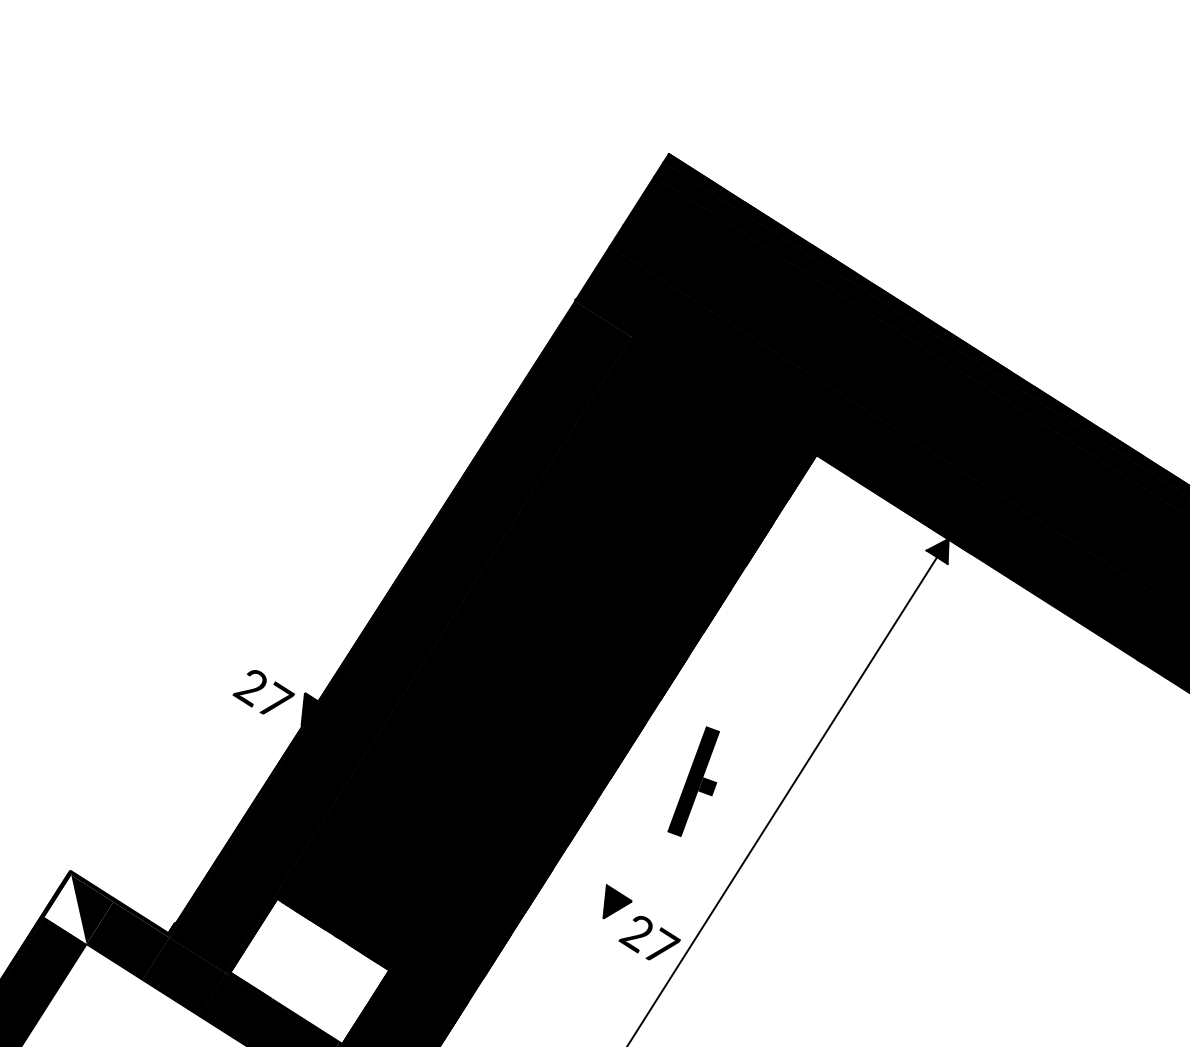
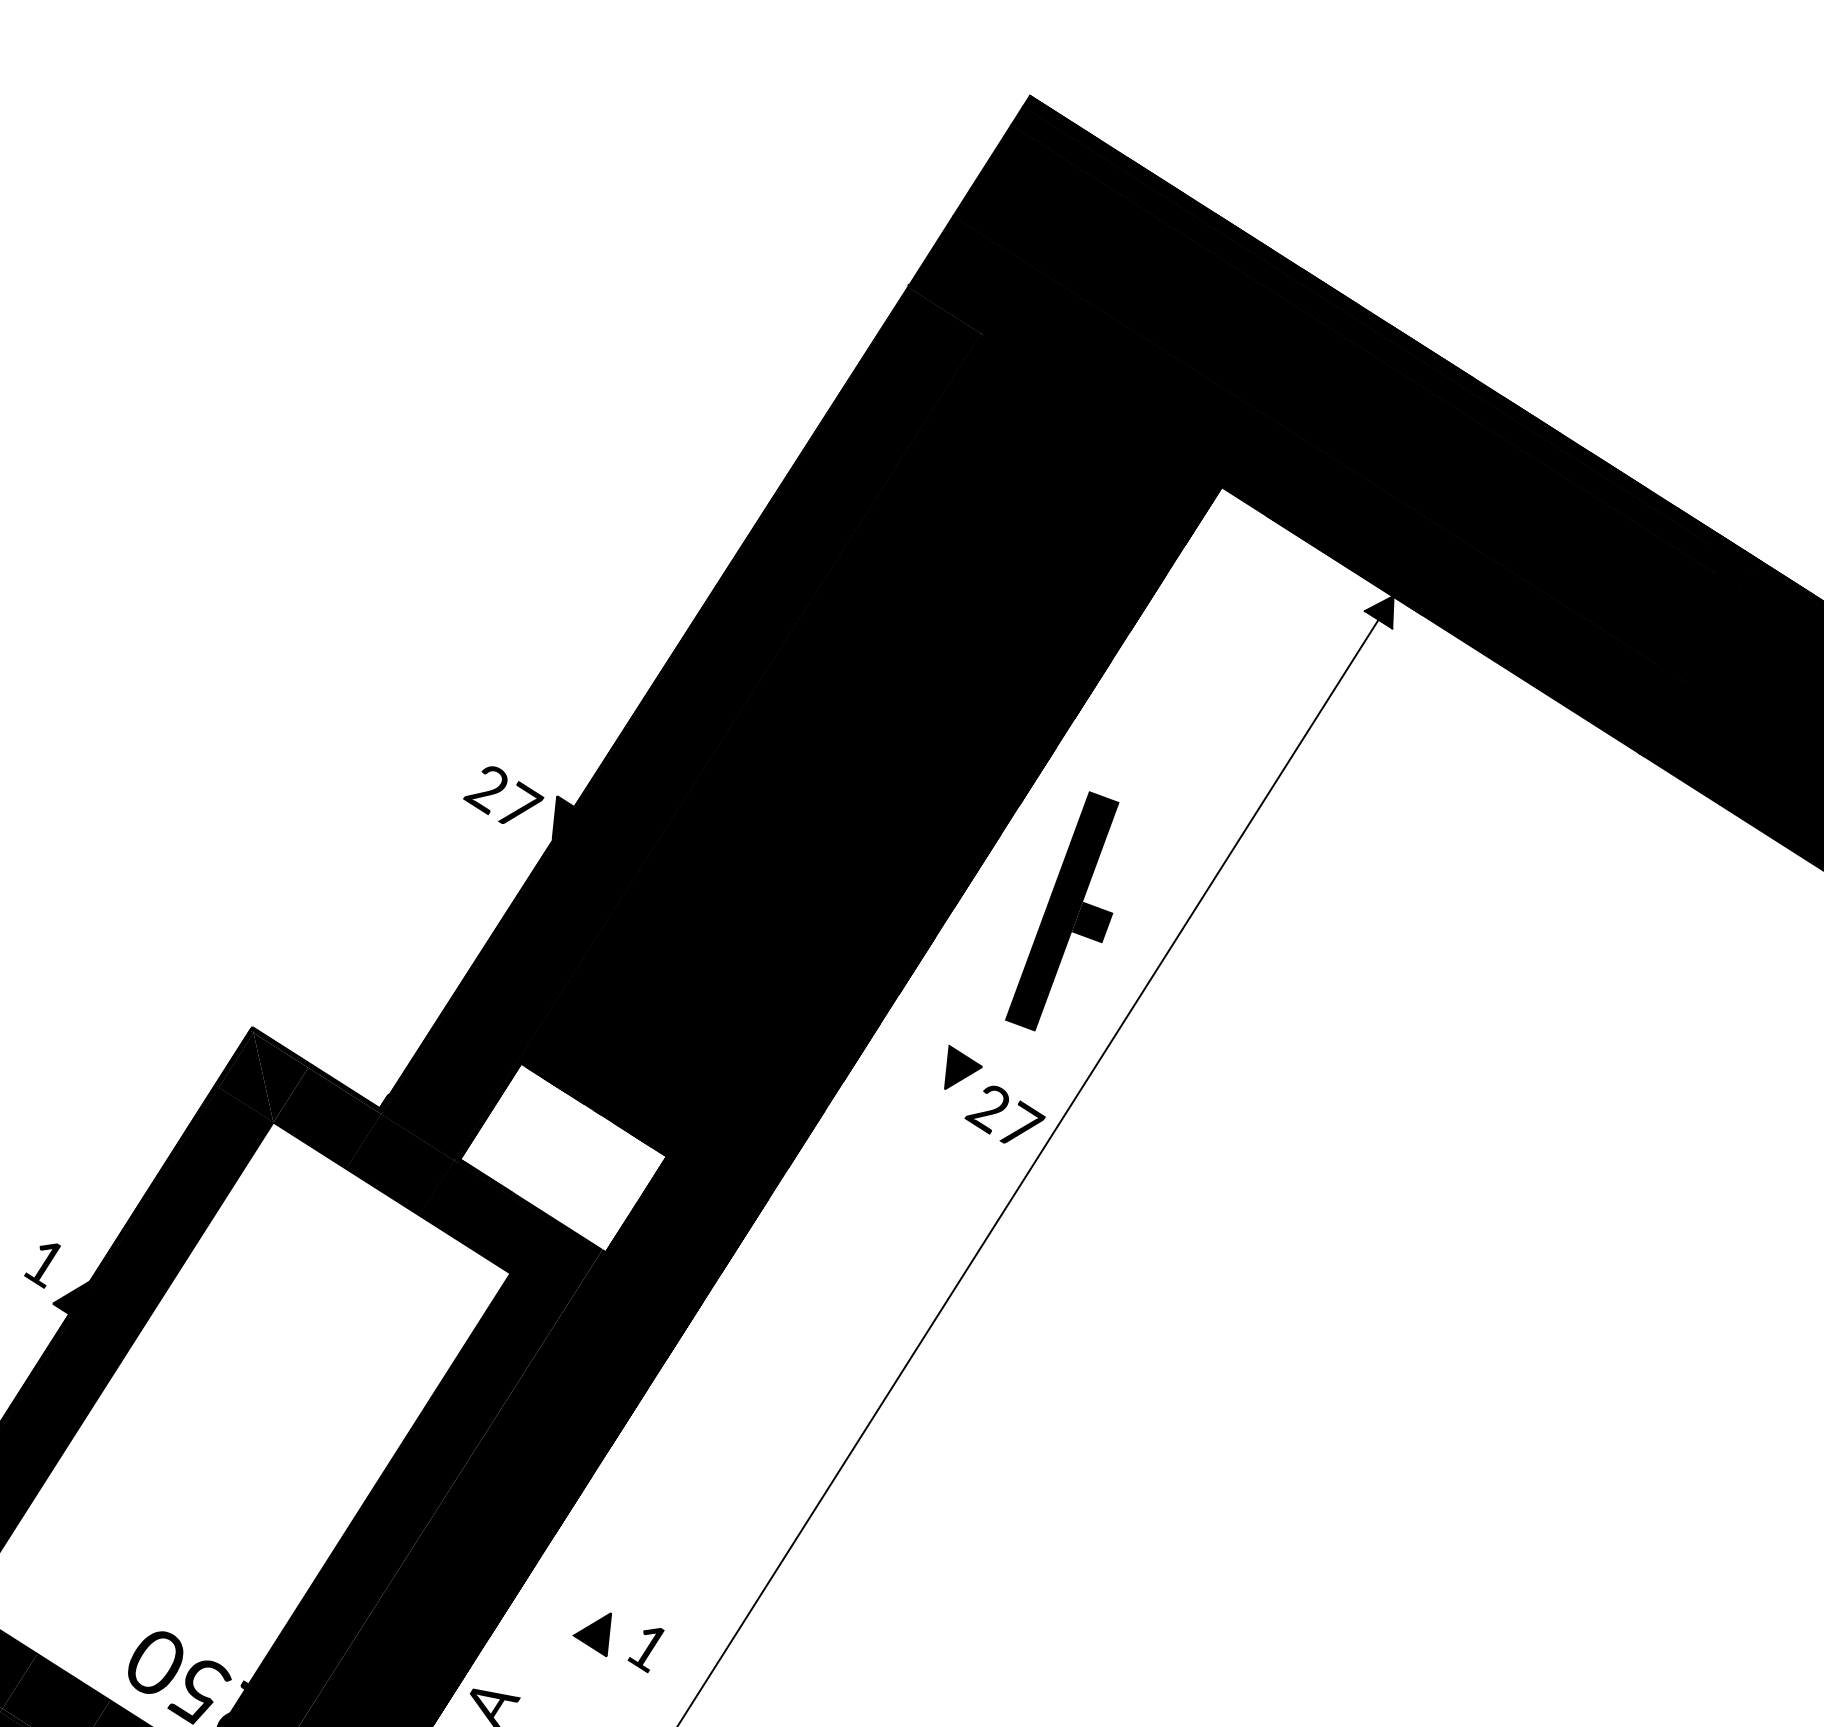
part: (693, 781) -> (1062, 911), size x1.67
fill: (65, 909) -> (245, 1077), added

